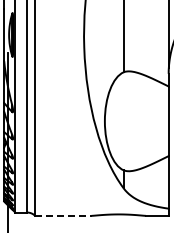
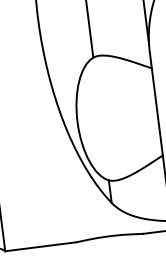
line: (63, 215) -> (40, 246), dashed -> solid

